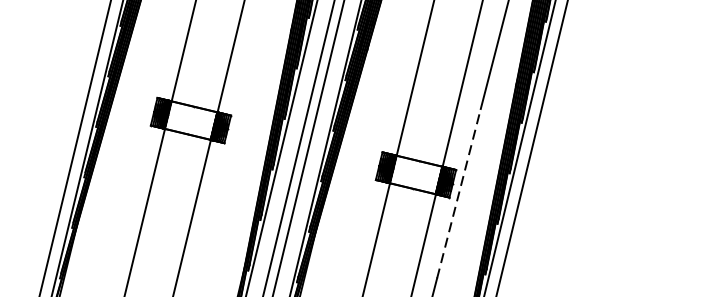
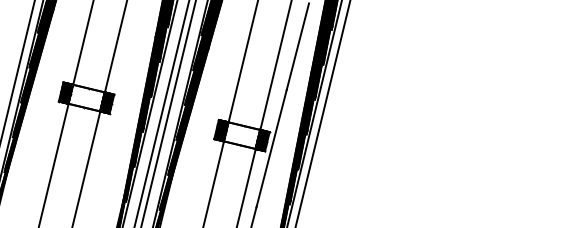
line: (458, 193) -> (271, 148), dashed -> solid

